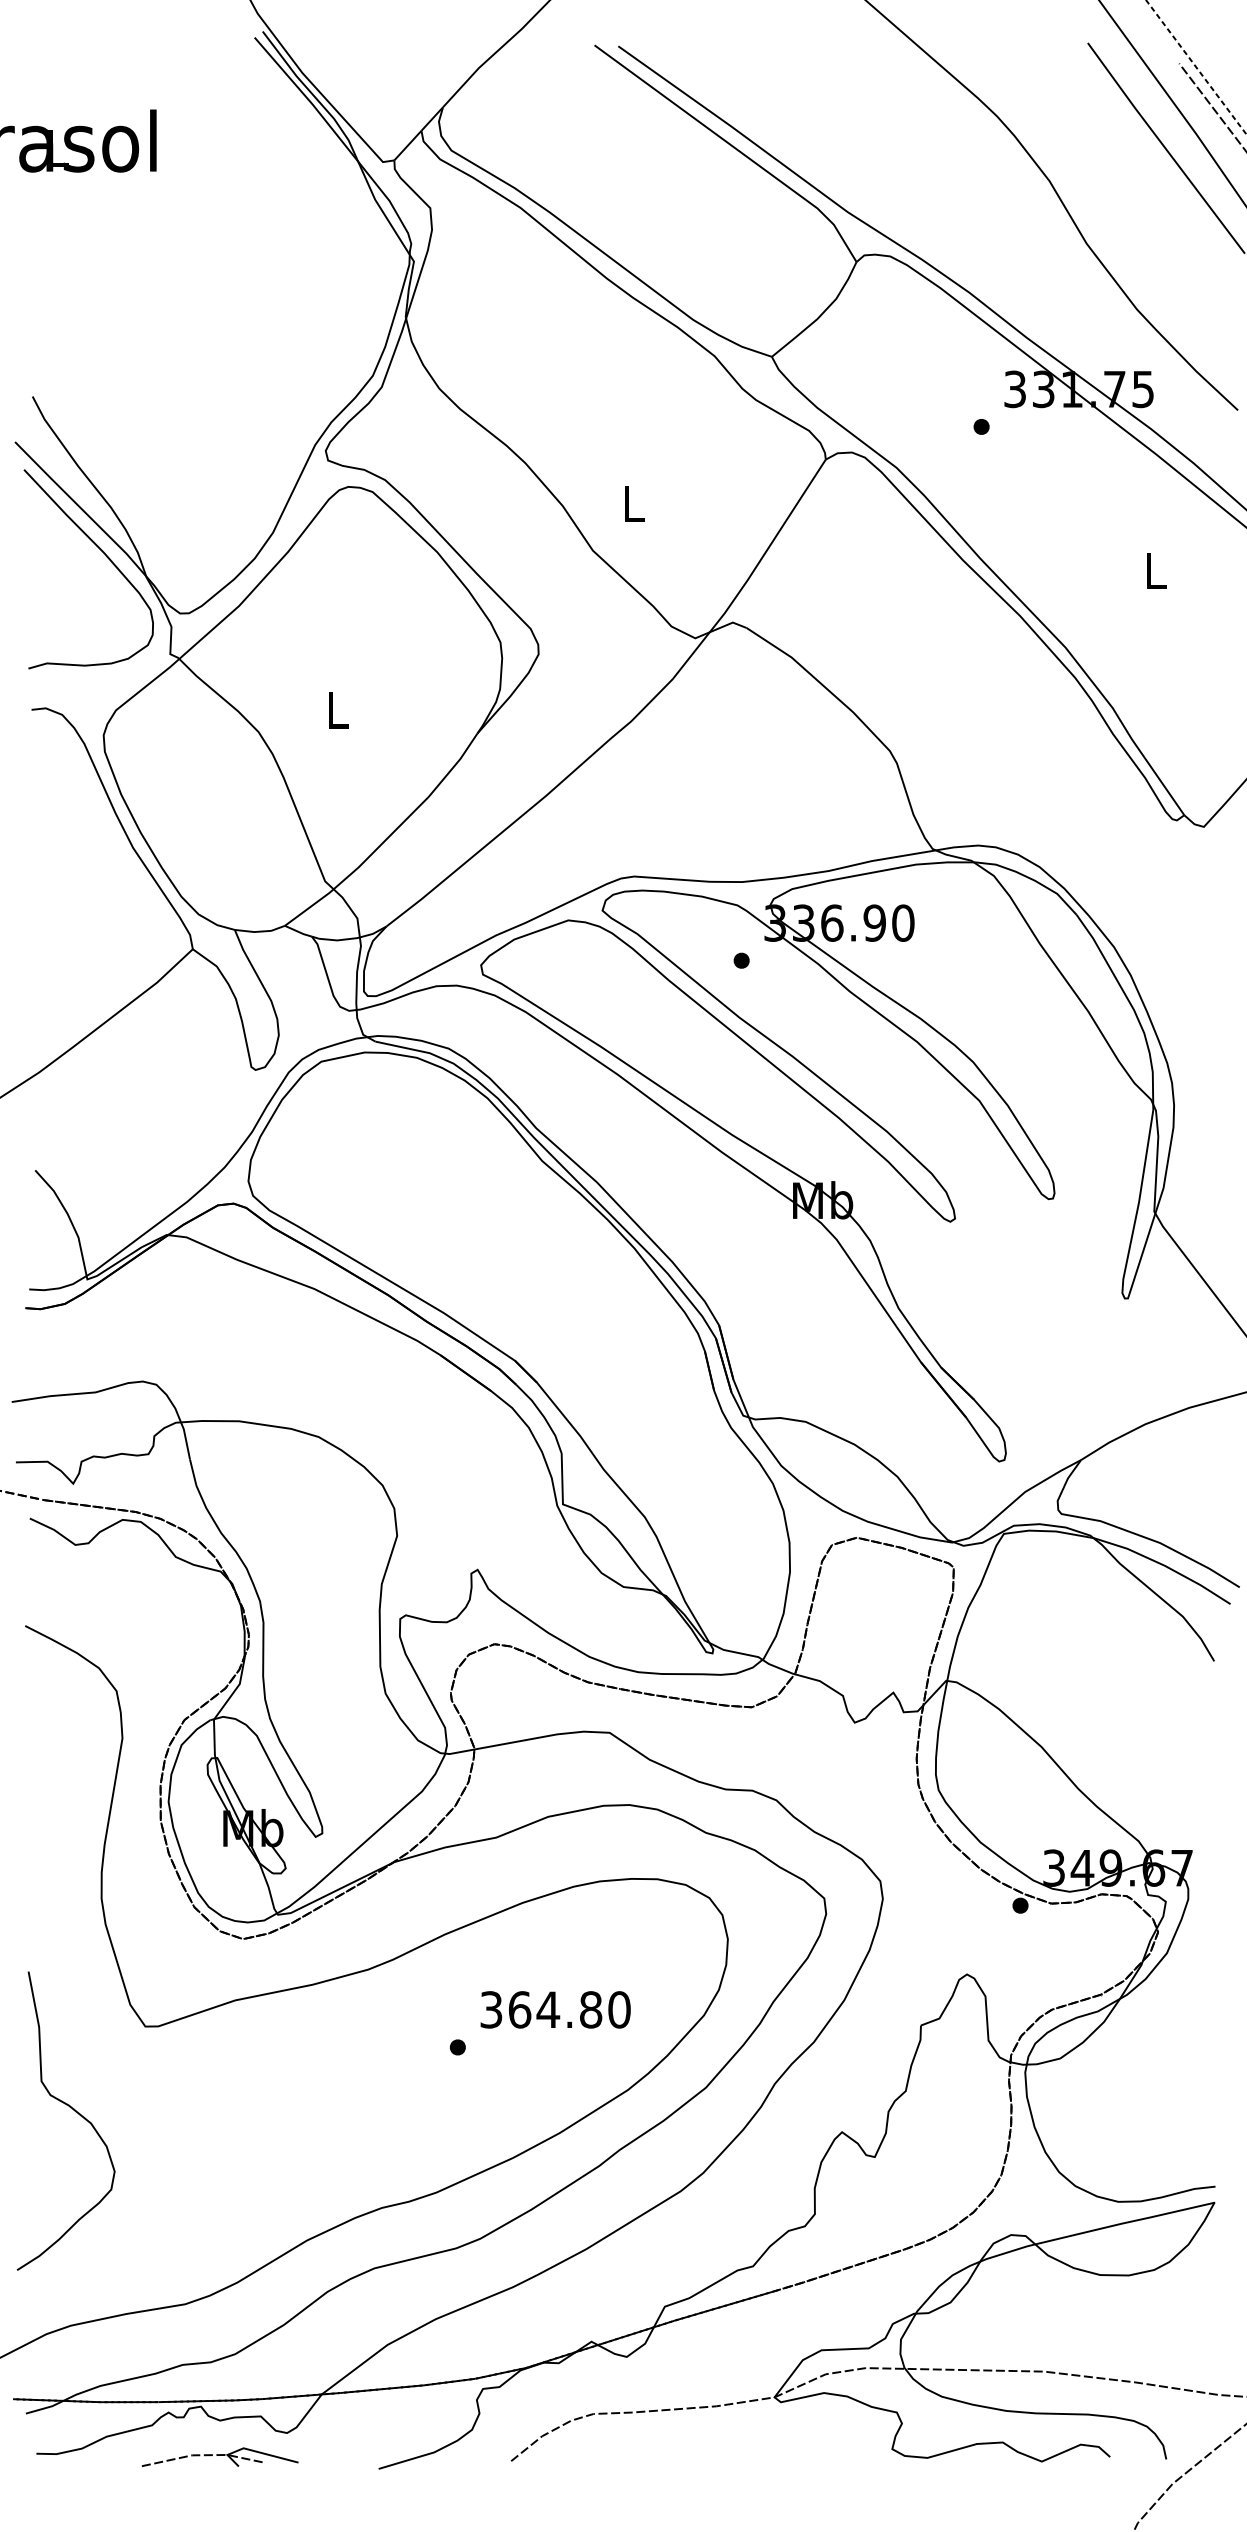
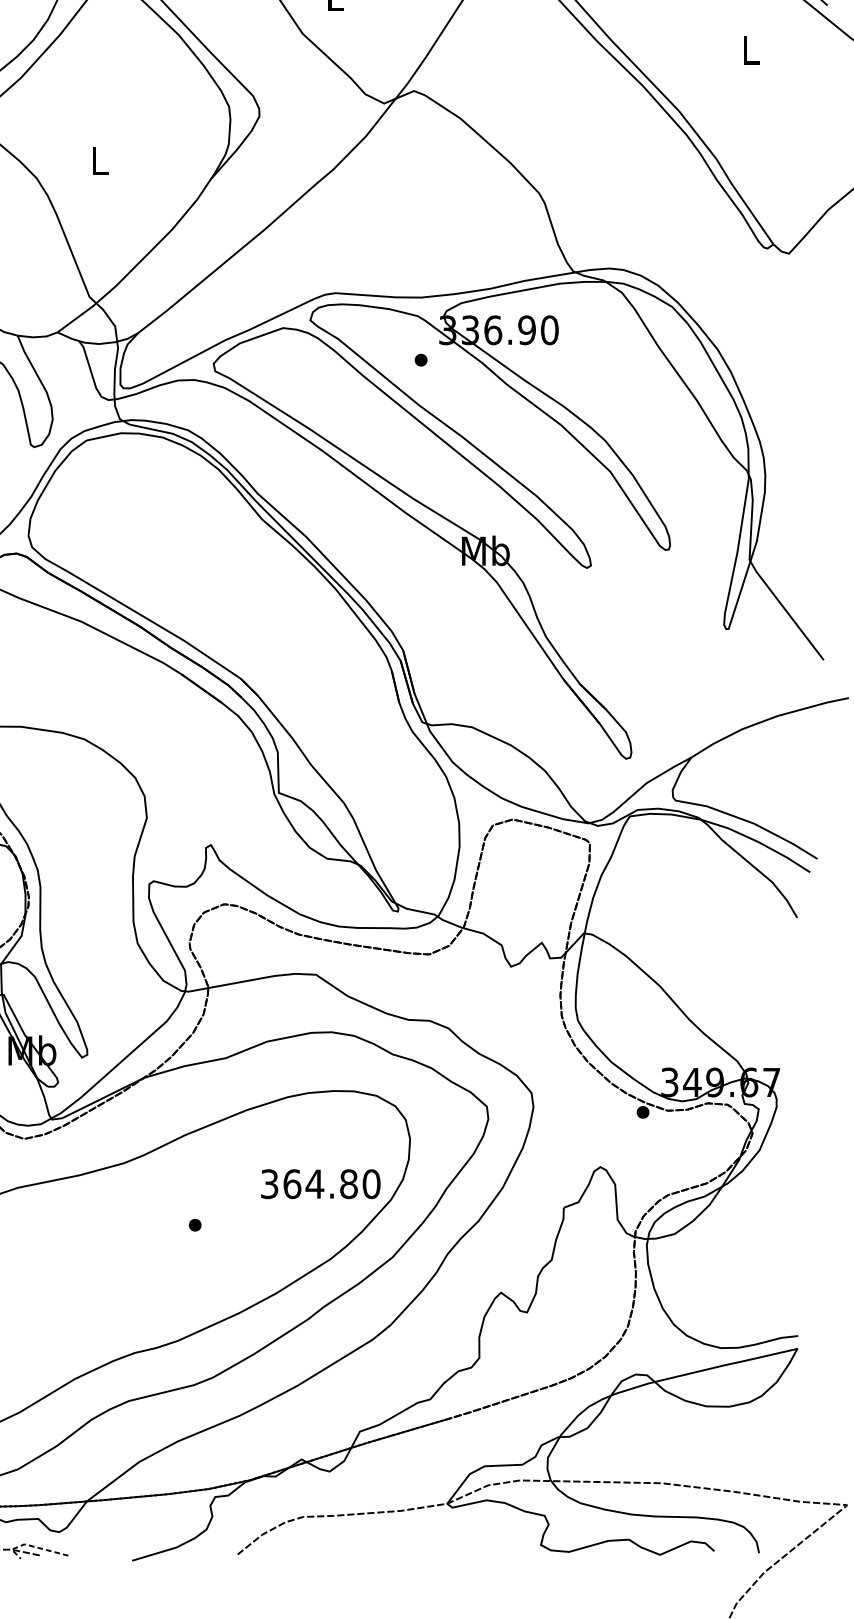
text: (555, 2009) -> (320, 1183), moved
line: (253, 2450) -> (32, 1546), solid -> dashed

